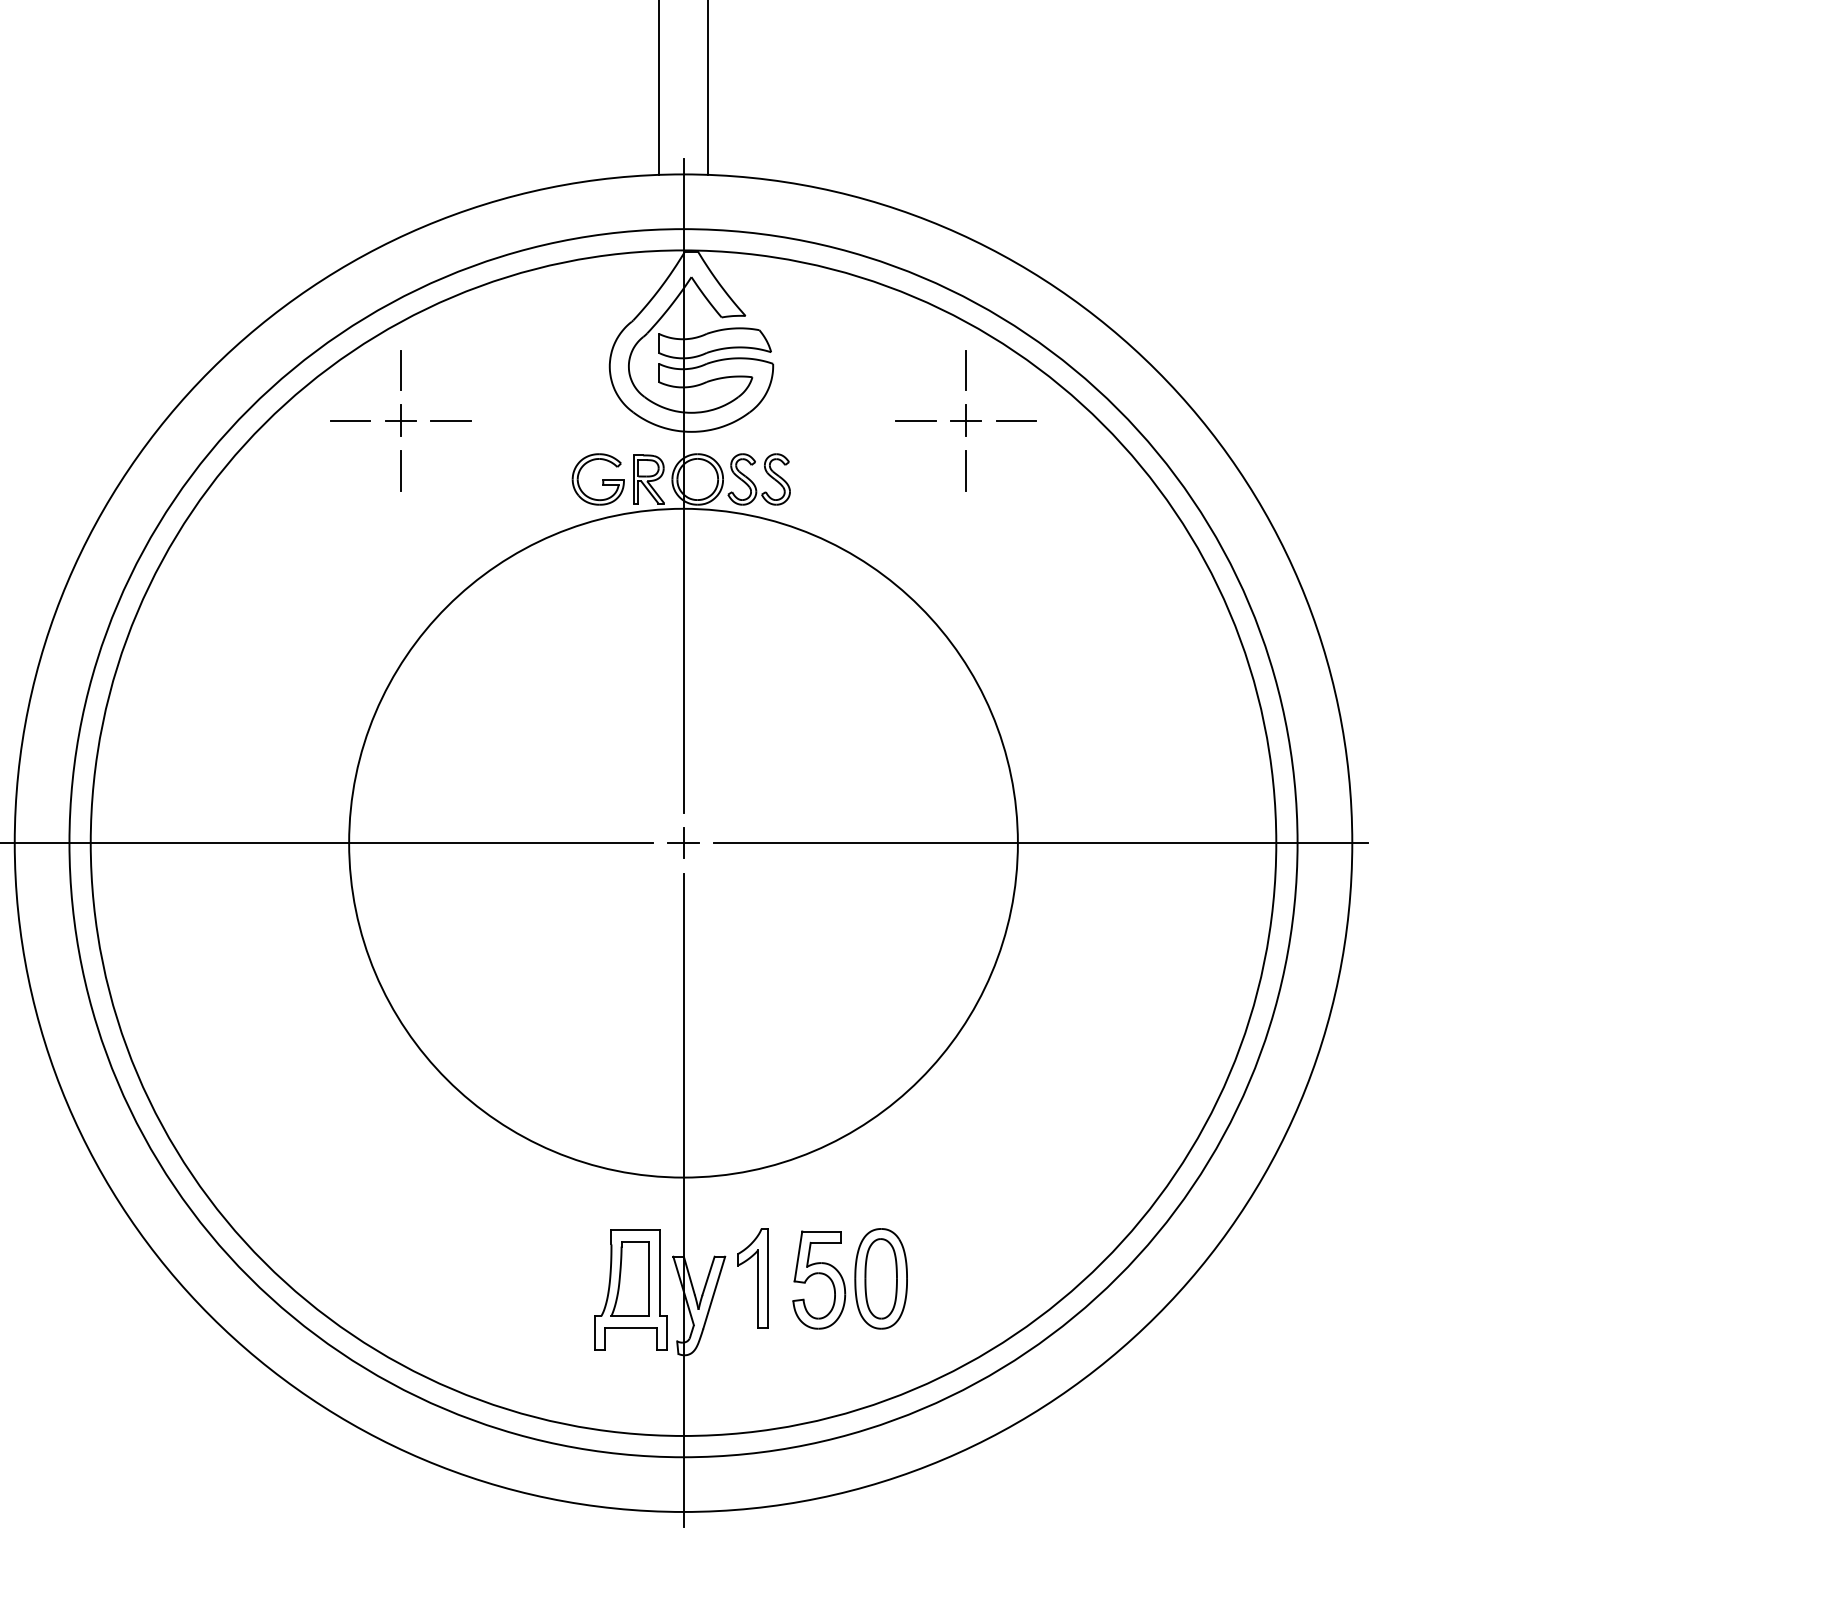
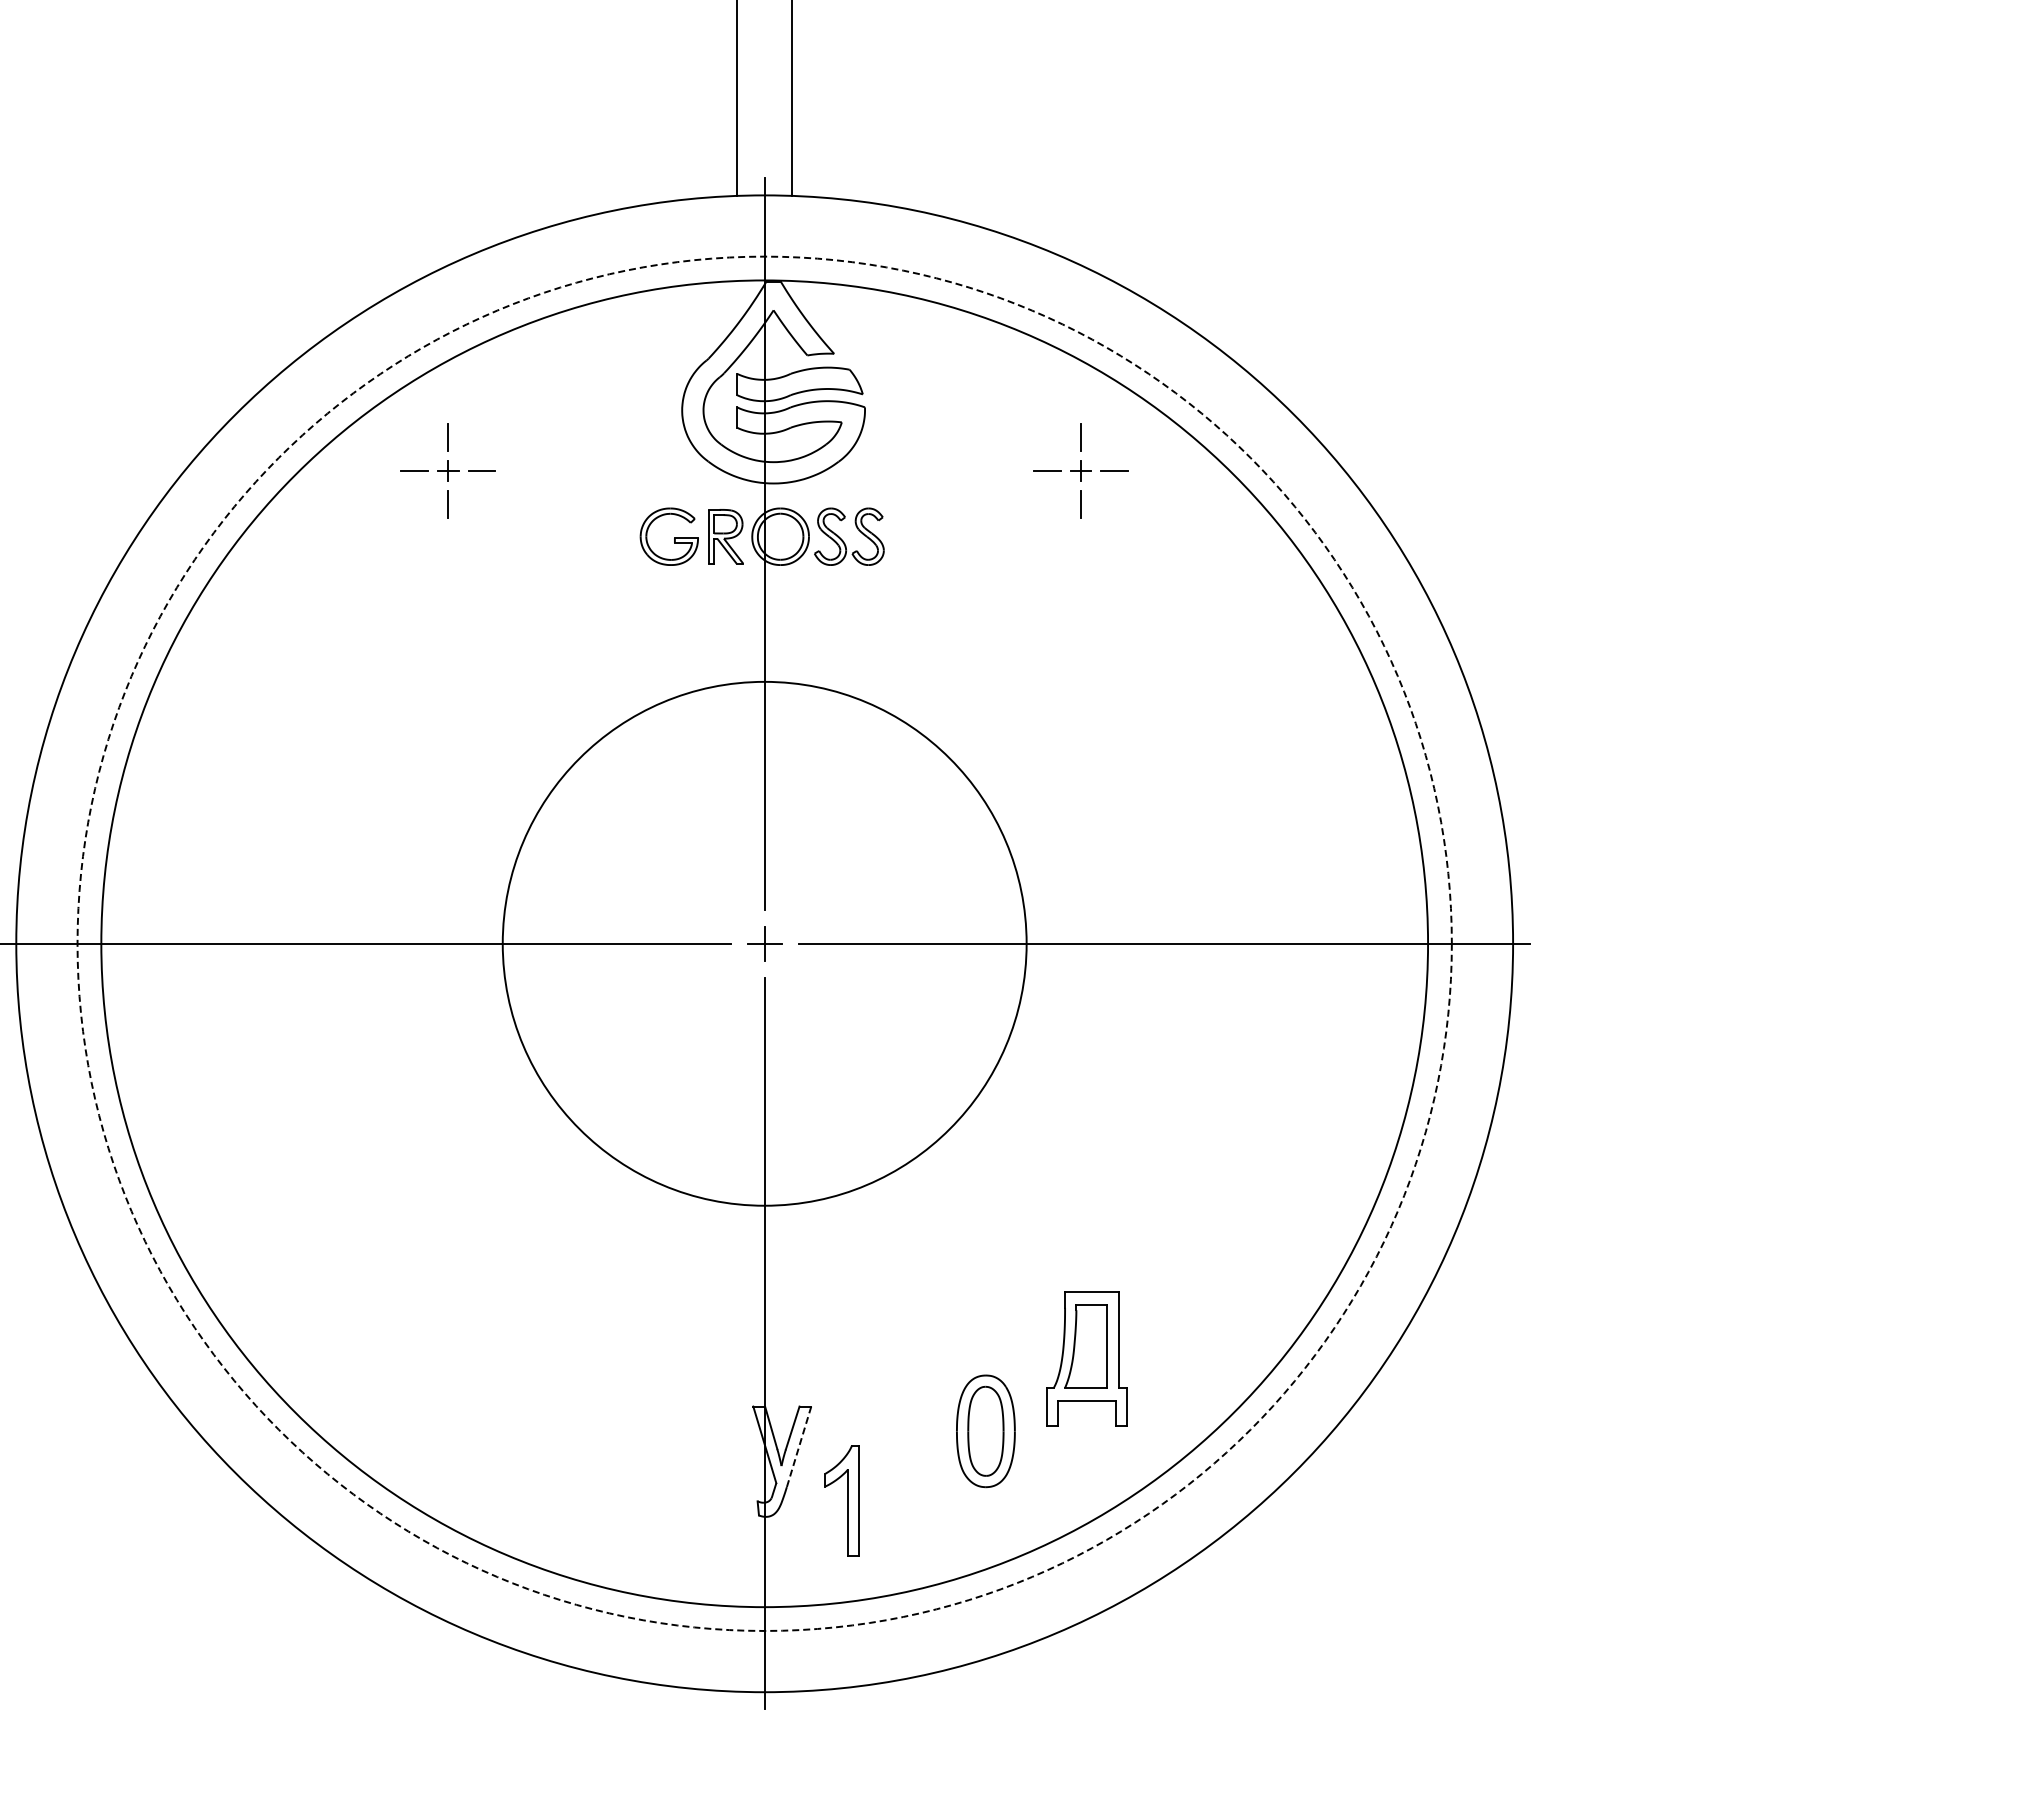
part: (400, 420) -> (448, 470), size x0.6
part: (965, 420) -> (1080, 470), size x0.6
circle: (683, 842) -> (764, 943), size x0.7
circle: (683, 842) -> (764, 943), solid -> dashed
part: (820, 1274) -> (918, 1426), removed
part: (752, 1278) -> (841, 1500), moved
part: (630, 1289) -> (1086, 1358), moved
line: (713, 1293) -> (798, 1447), solid -> dashed

